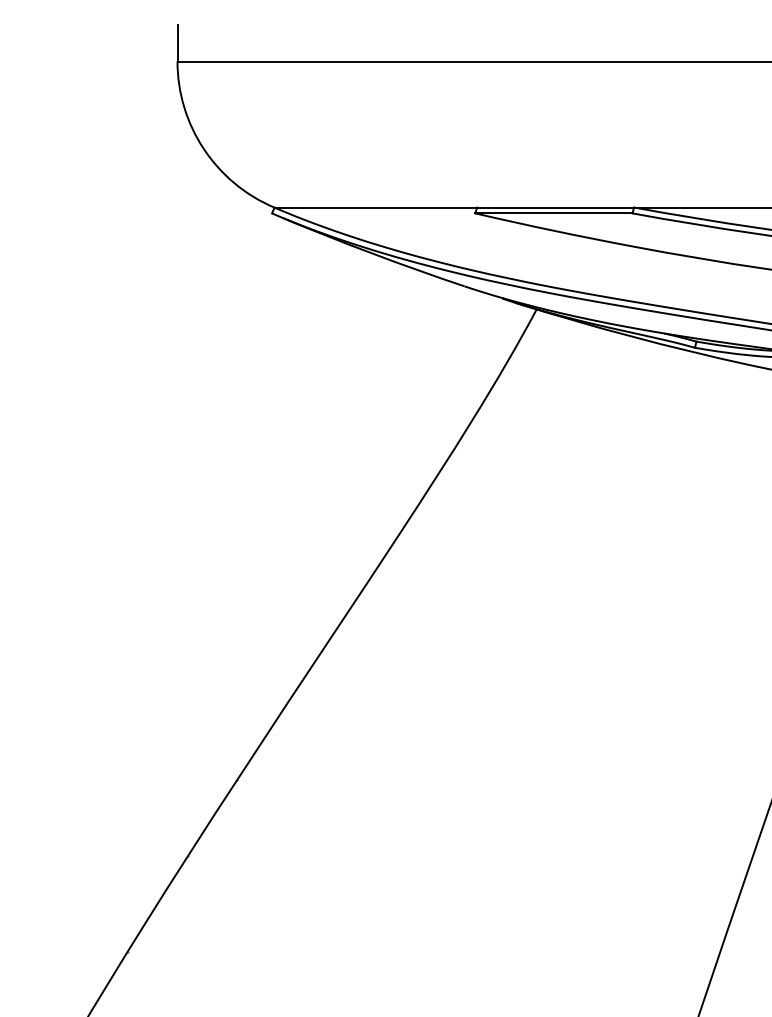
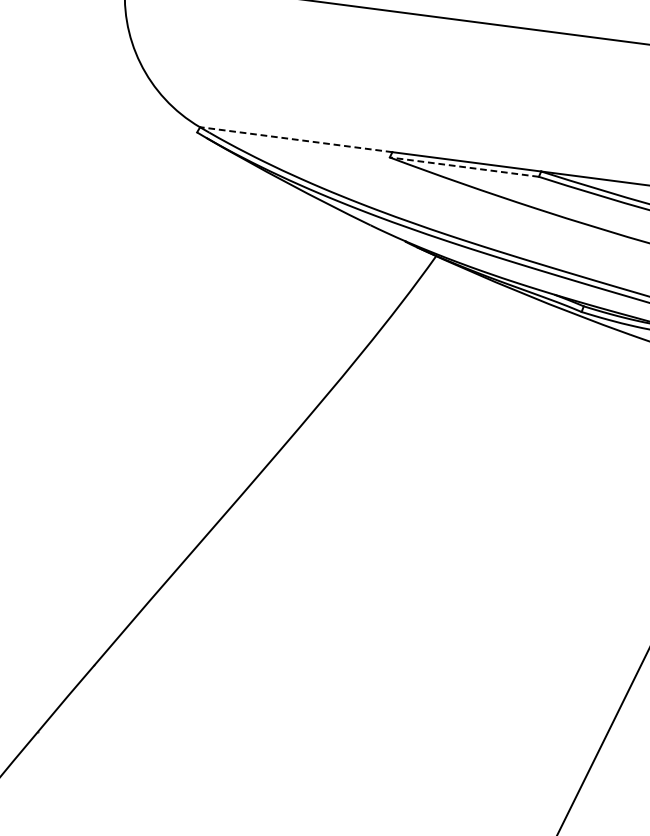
line: (375, 207) -> (295, 139), solid -> dashed
line: (553, 213) -> (463, 167), solid -> dashed

